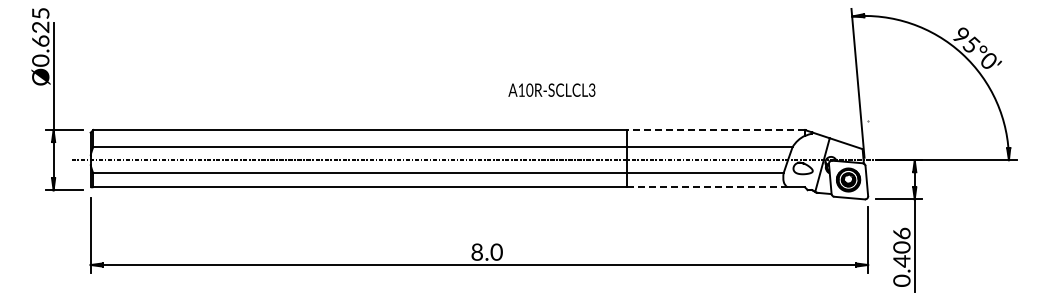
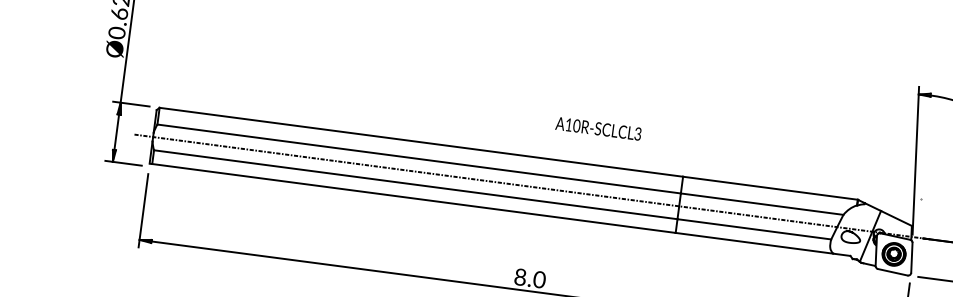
text: (551, 89) -> (598, 128), moved
line: (715, 130) -> (769, 188), dashed -> solid
line: (707, 187) -> (754, 243), dashed -> solid

